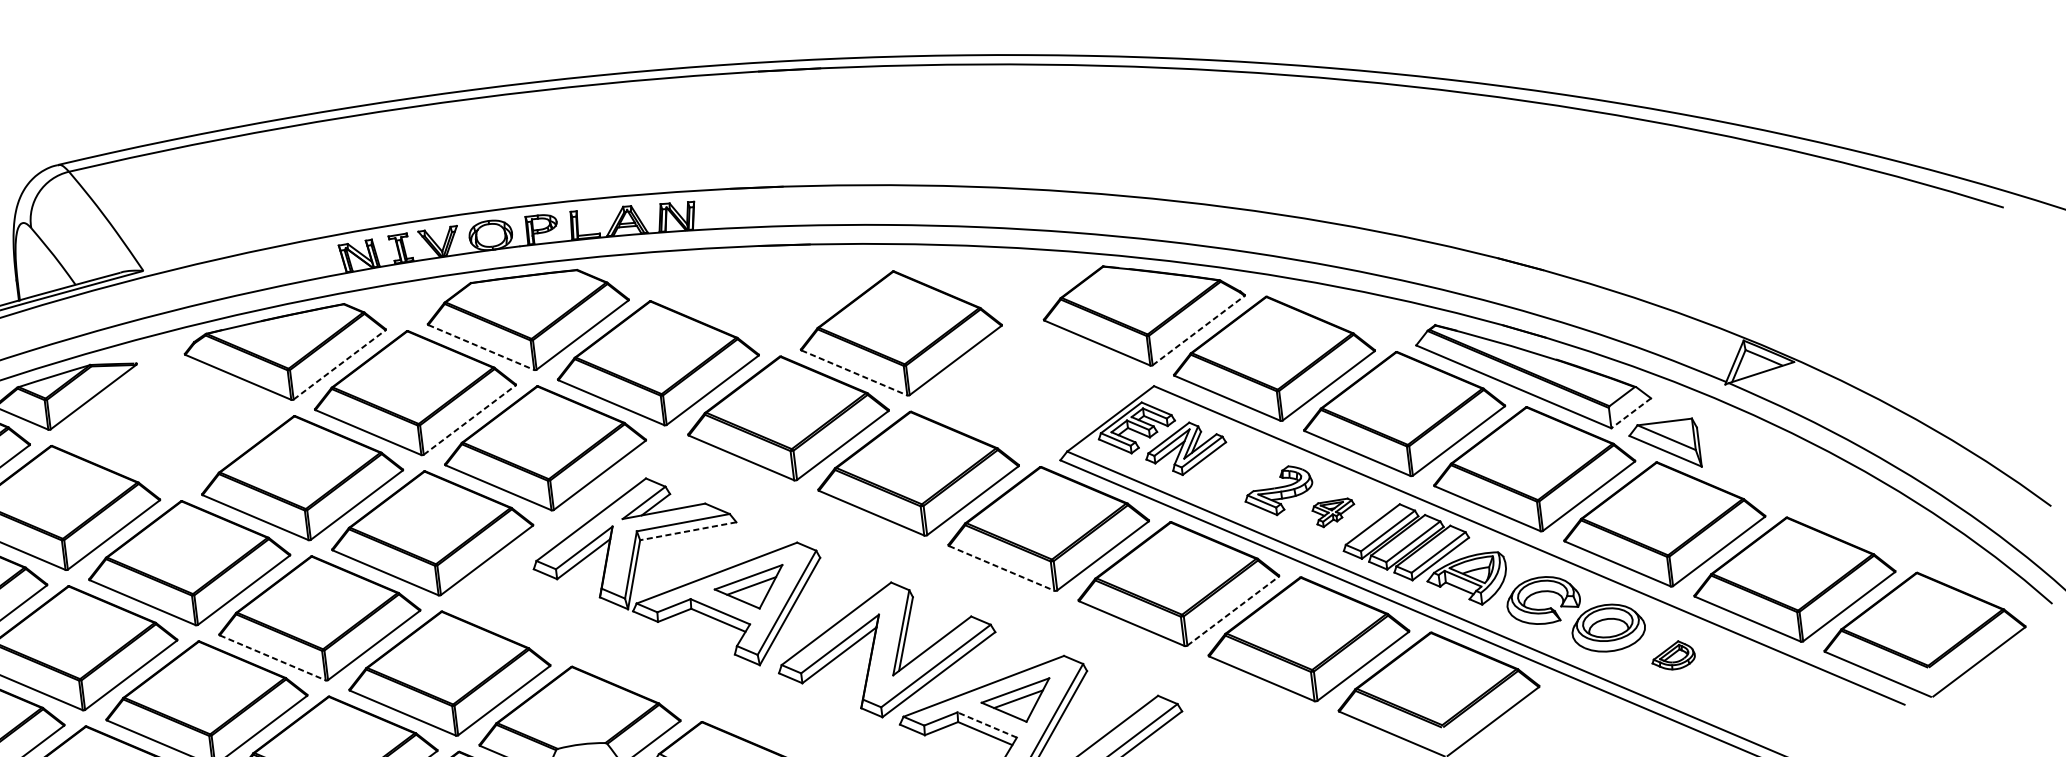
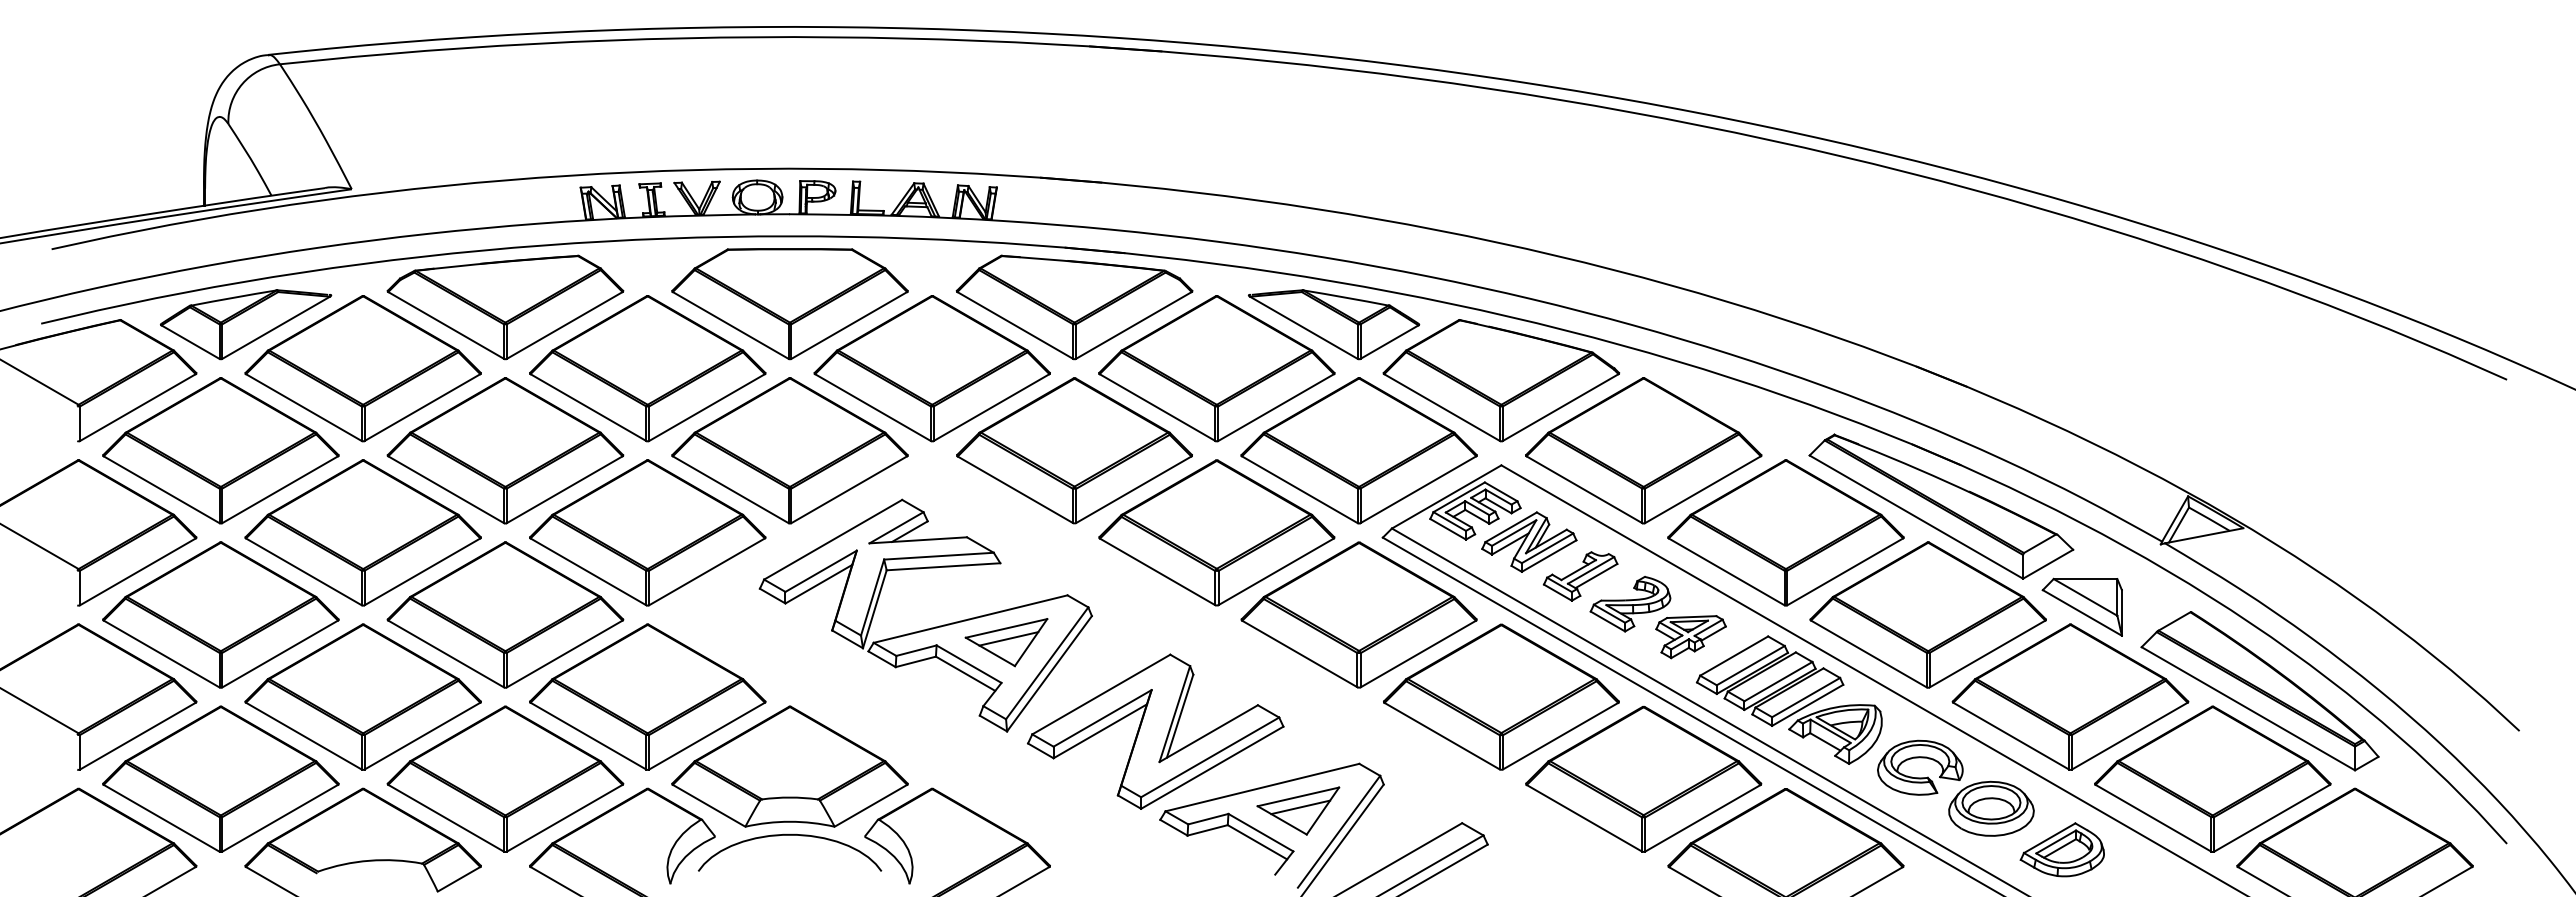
part: (995, 283) -> (1333, 324), added
part: (772, 296) -> (1074, 307), added
line: (1198, 330) -> (1560, 407), dashed -> solid
line: (481, 347) -> (730, 325), dashed -> solid
line: (339, 364) -> (564, 325), dashed -> solid
line: (854, 372) -> (1157, 407), dashed -> solid
part: (1030, 388) -> (1358, 450), added
line: (1631, 413) -> (2048, 564), dashed -> solid
line: (470, 419) -> (707, 407), dashed -> solid
part: (171, 422) -> (362, 368), added
part: (1233, 472) -> (1580, 576), added
part: (1825, 499) -> (2259, 691), added
part: (1333, 513) -> (1690, 637), size x1.43
line: (688, 531) -> (943, 566), dashed -> solid
line: (1002, 568) -> (1300, 654), dashed -> solid
line: (1233, 610) -> (1561, 735), dashed -> solid
part: (1672, 655) -> (2061, 849), size x1.67
line: (273, 658) -> (446, 654), dashed -> solid
line: (986, 724) -> (1260, 832), dashed -> solid

